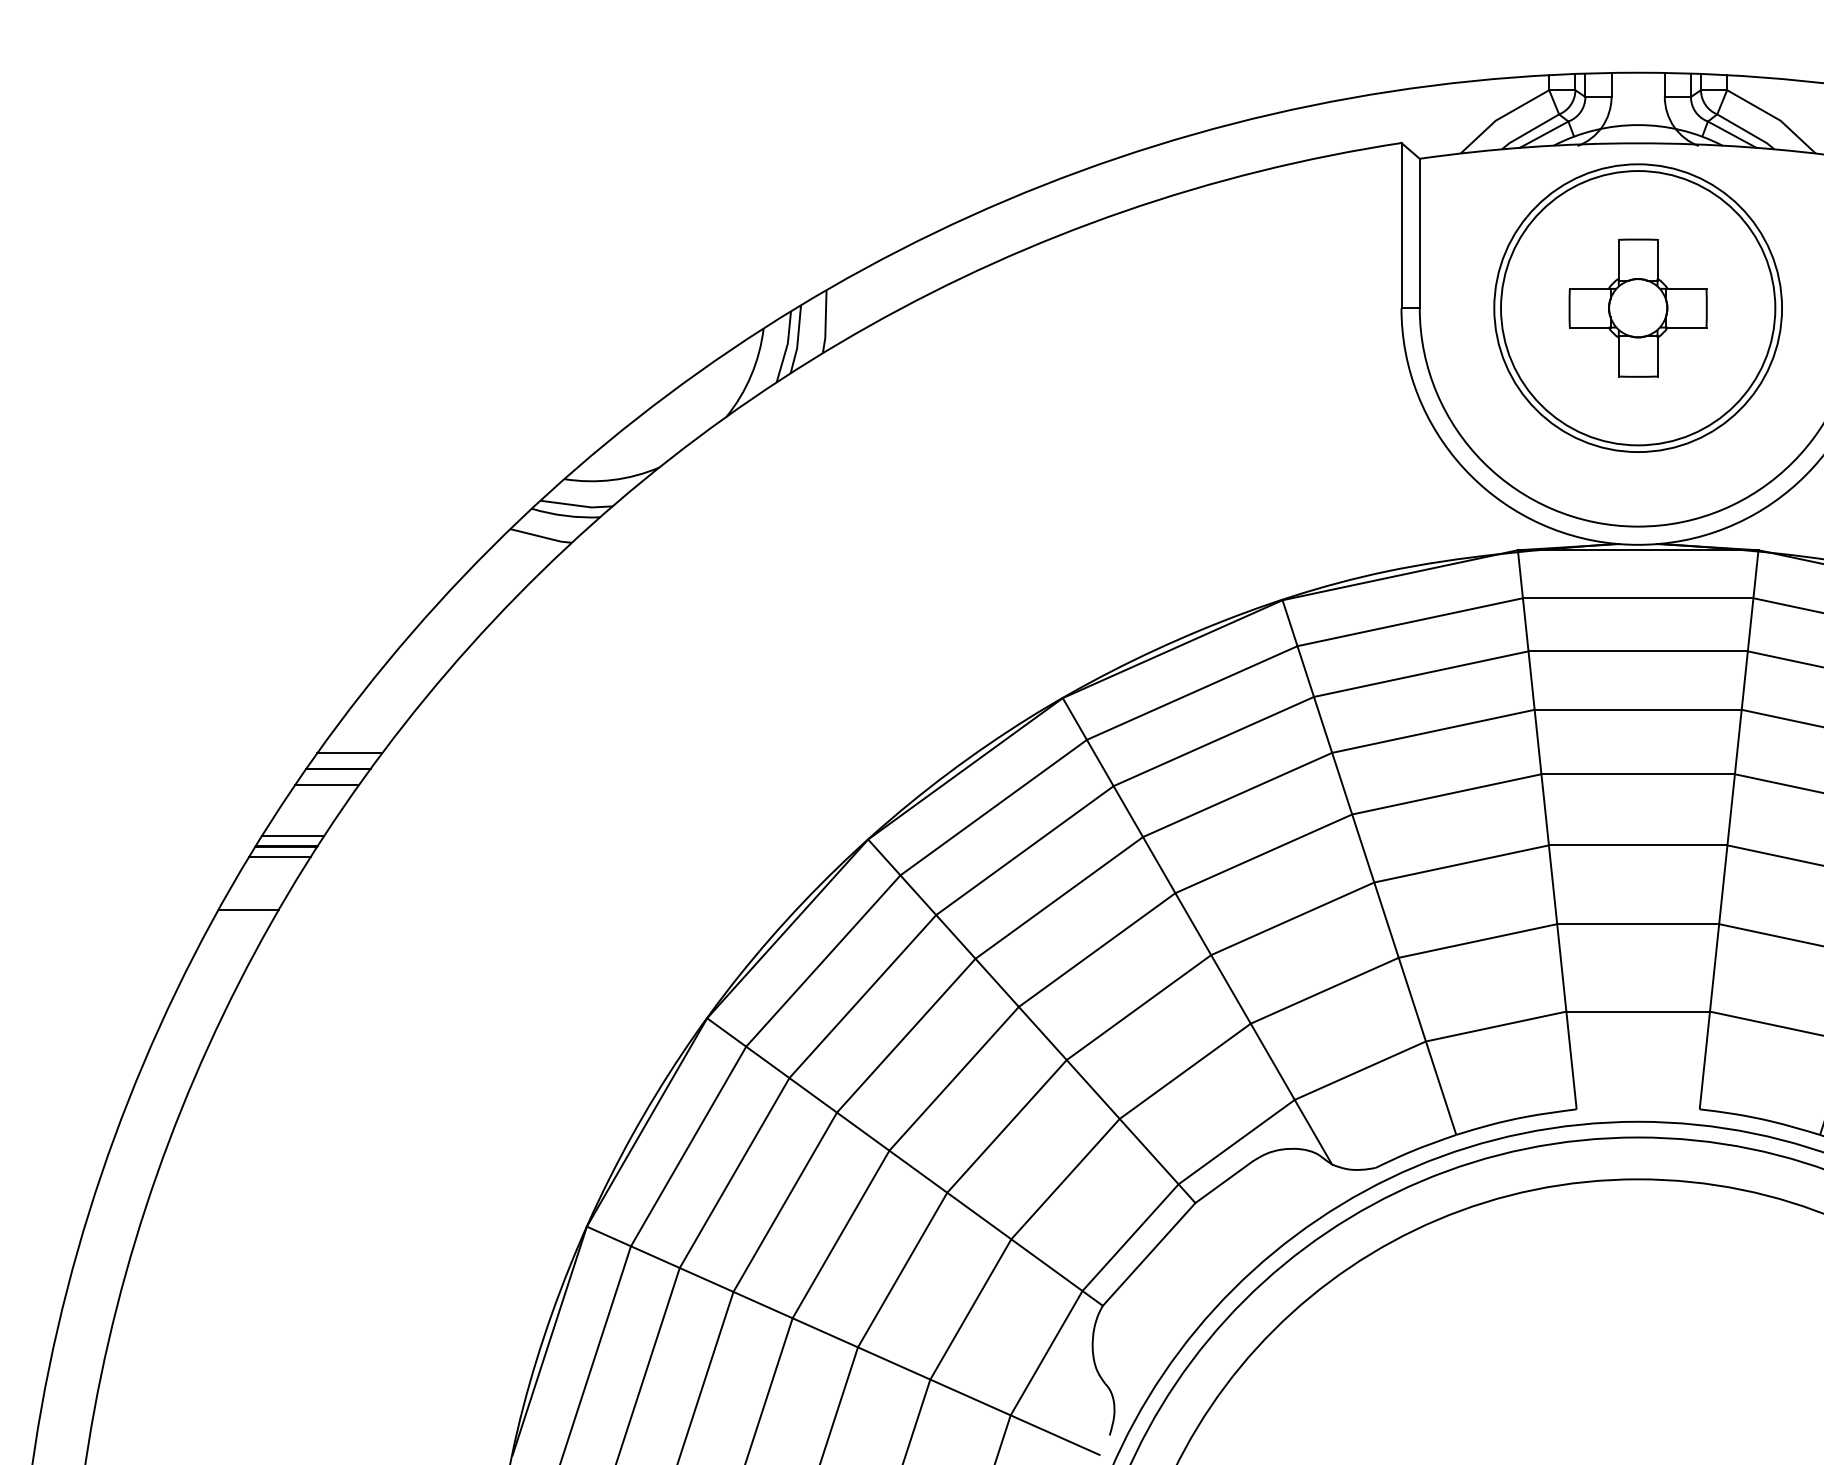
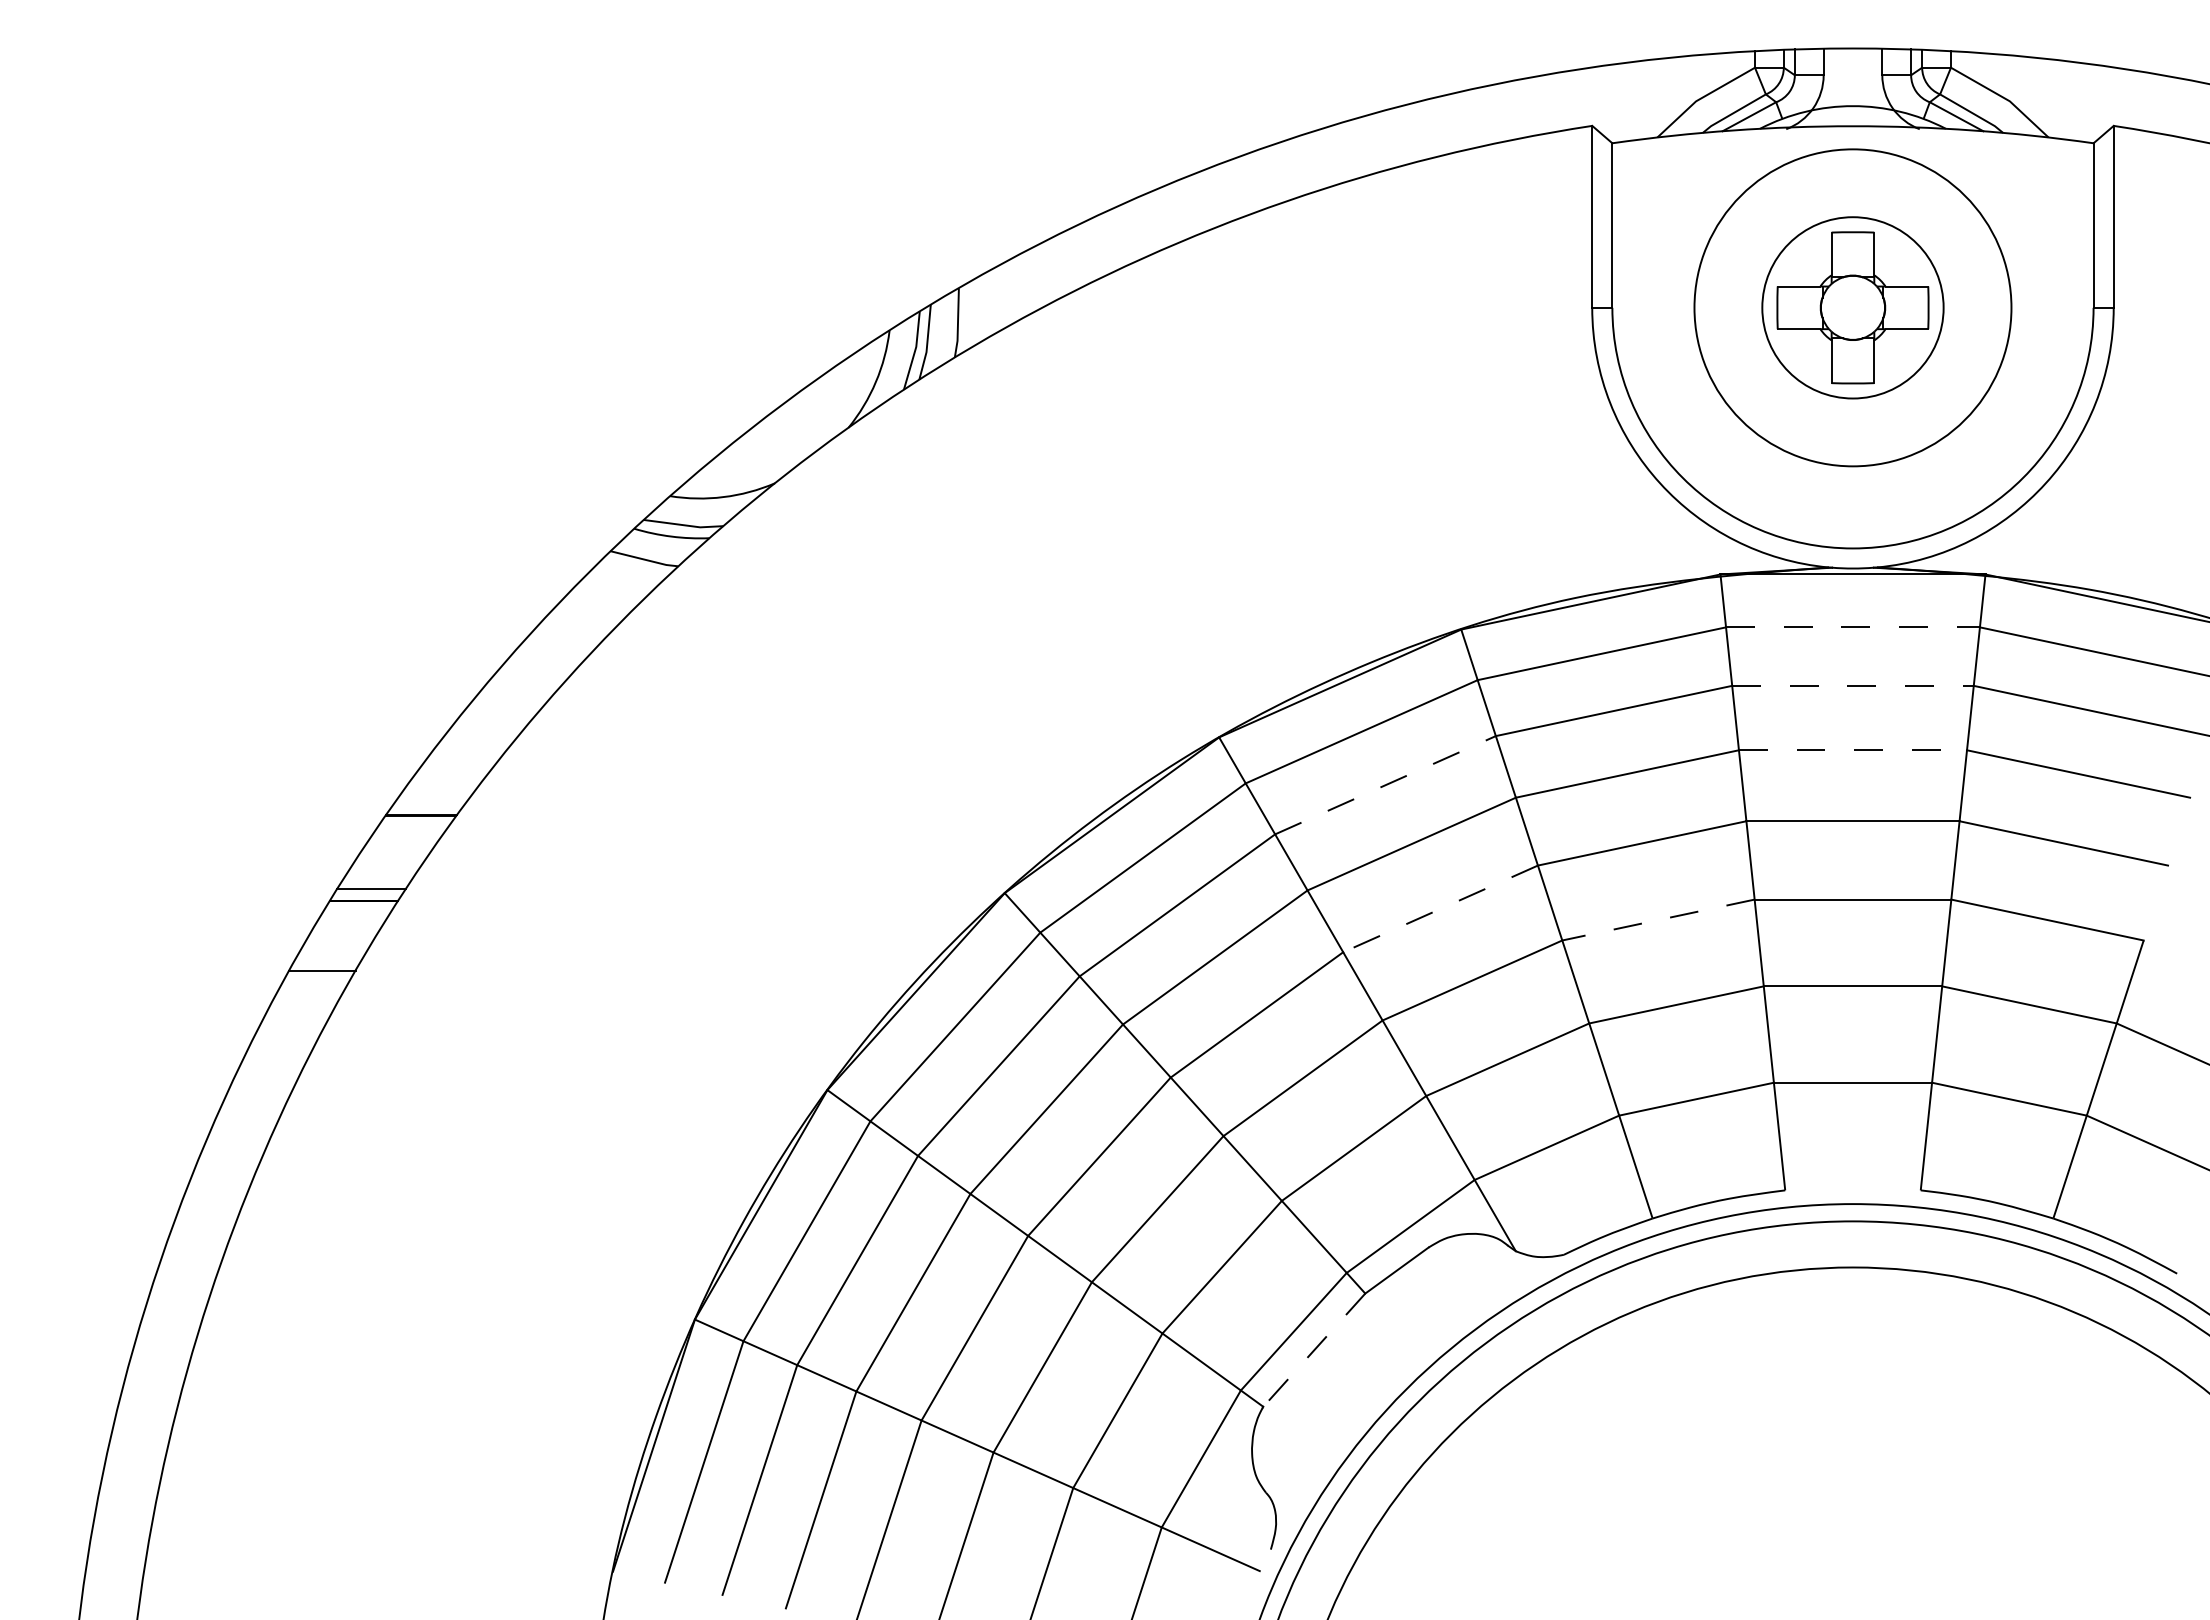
circle: (1637, 307) -> (1852, 307), size x0.6
line: (1637, 598) -> (1852, 627), solid -> dashed
line: (1637, 651) -> (1852, 685), solid -> dashed
line: (1638, 710) -> (1853, 750), solid -> dashed
line: (1213, 741) -> (1385, 785), solid -> dashed
line: (349, 753) -> (433, 798), removed
line: (326, 785) -> (408, 833), removed
line: (1263, 853) -> (1440, 908), solid -> dashed
line: (279, 857) -> (356, 912), removed
line: (1460, 864) -> (1657, 920), solid -> dashed
line: (1148, 1254) -> (1313, 1350), solid -> dashed

